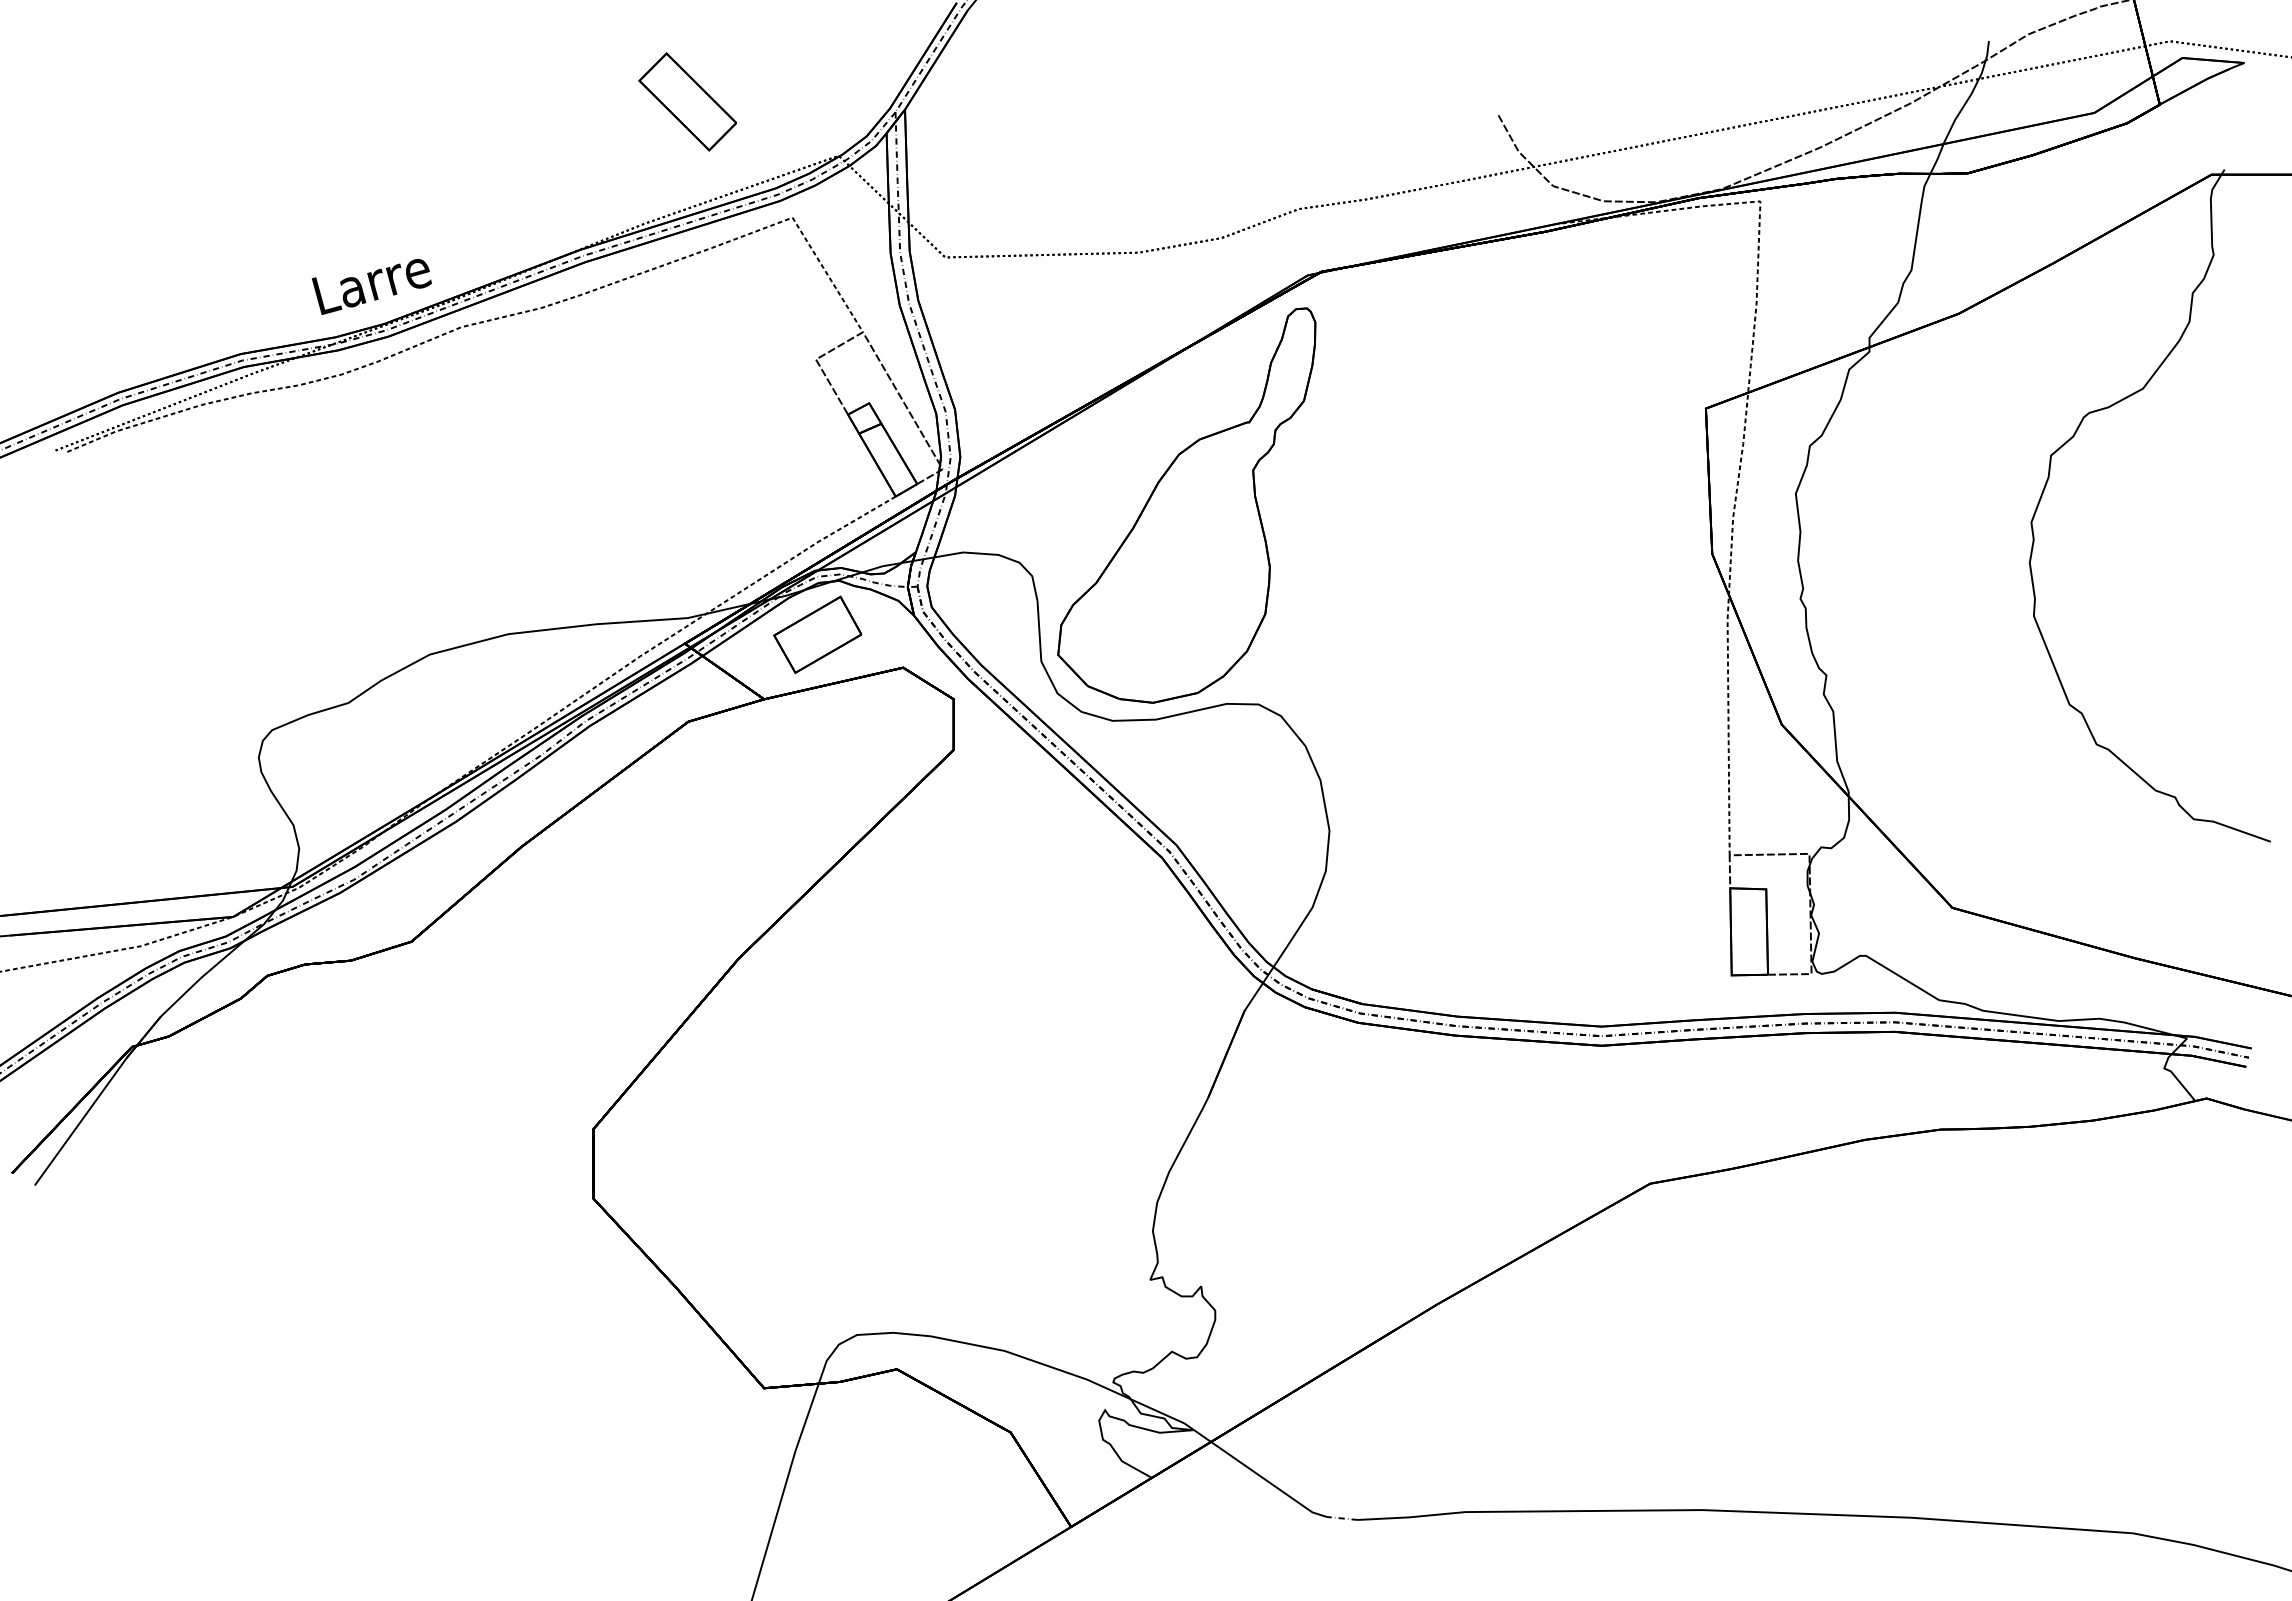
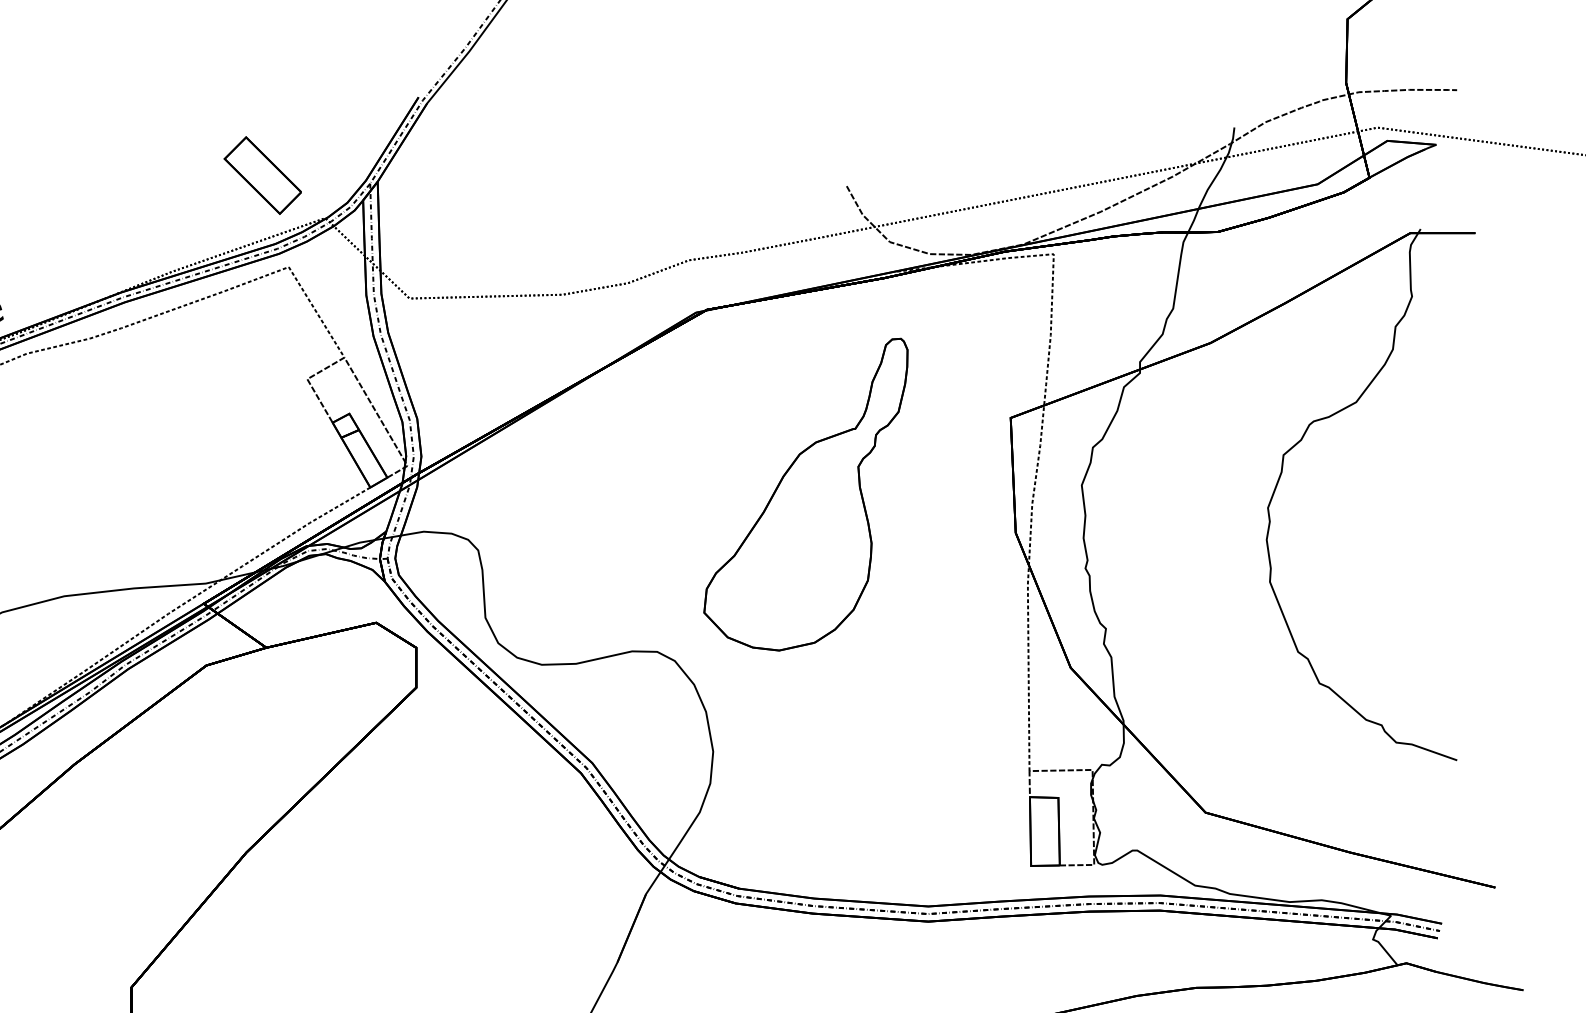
part: (687, 101) -> (262, 175), moved
part: (1186, 505) -> (805, 494), moved
part: (817, 634) -> (308, 596), removed

